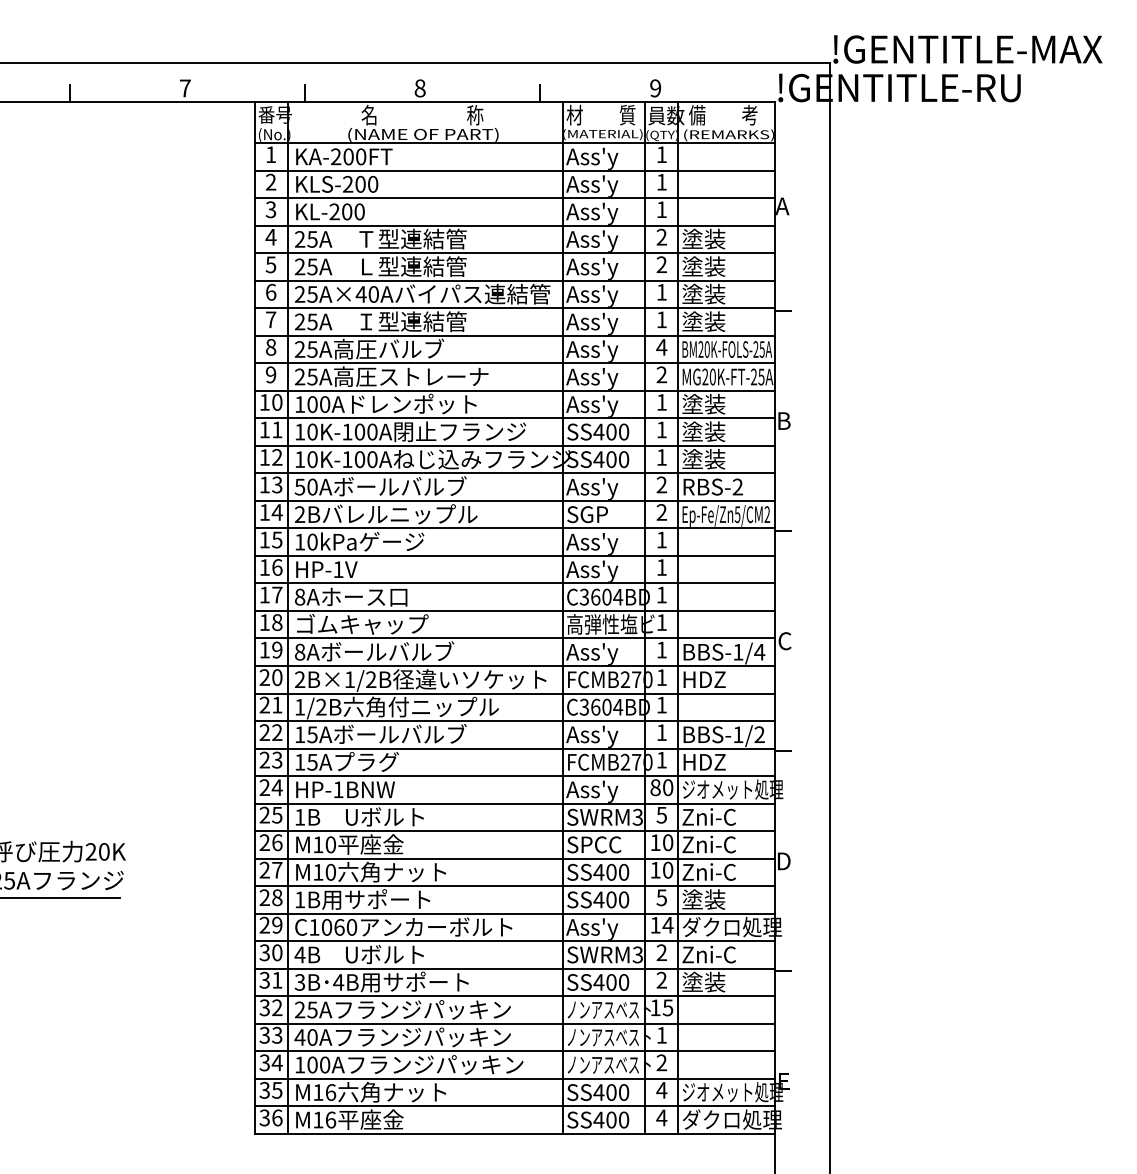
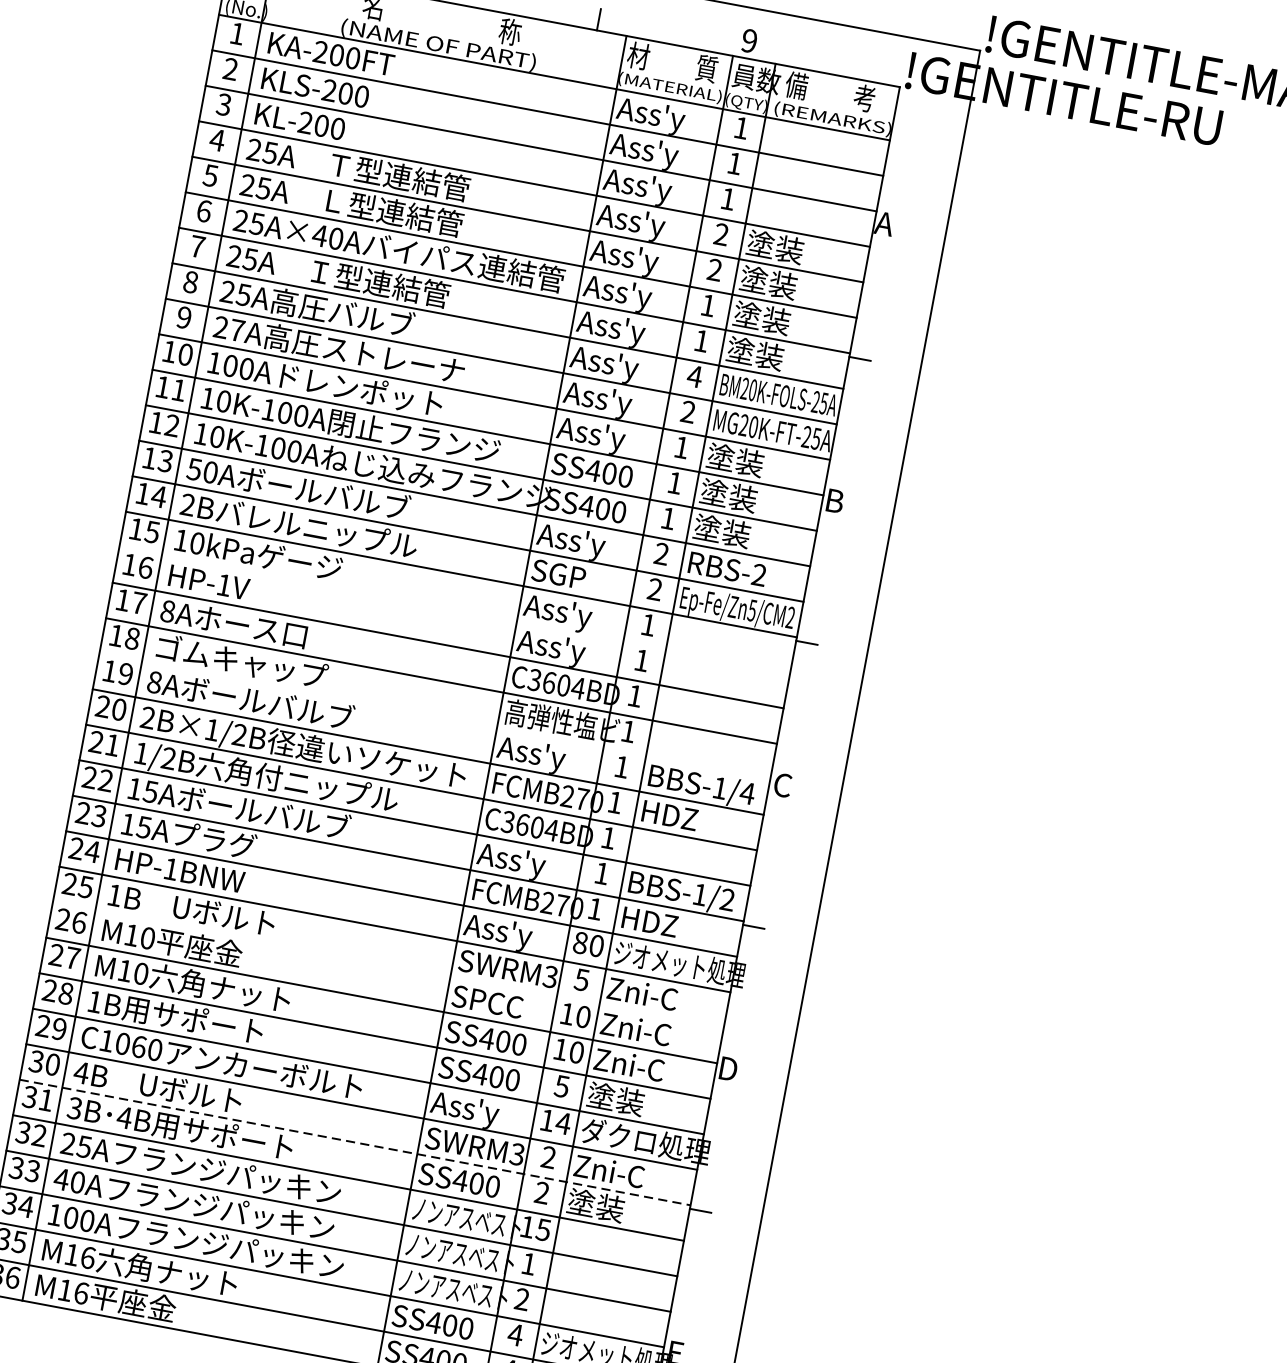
text: (312, 376) -> (237, 329), 25A -> 27A
line: (514, 555) -> (454, 609), removed
line: (514, 638) -> (434, 716), removed
line: (514, 831) -> (388, 965), removed
line: (515, 968) -> (356, 1142), solid -> dashed

